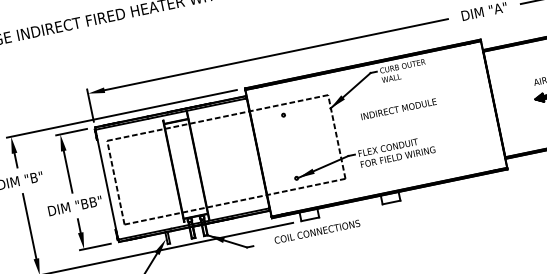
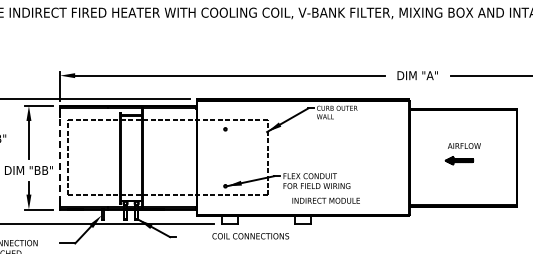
text: (397, 109) -> (325, 200), moved
line: (107, 185) -> (60, 158), solid -> dashed
text: (317, 232) -> (250, 236), moved

